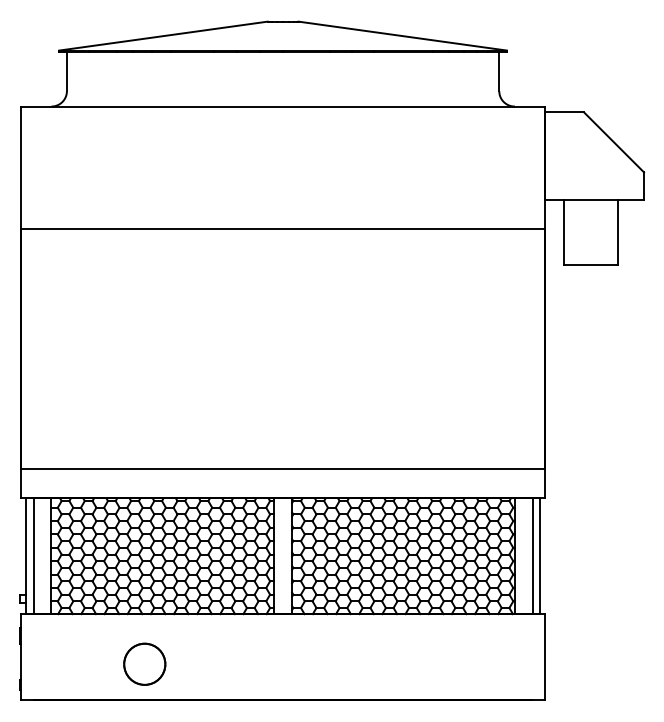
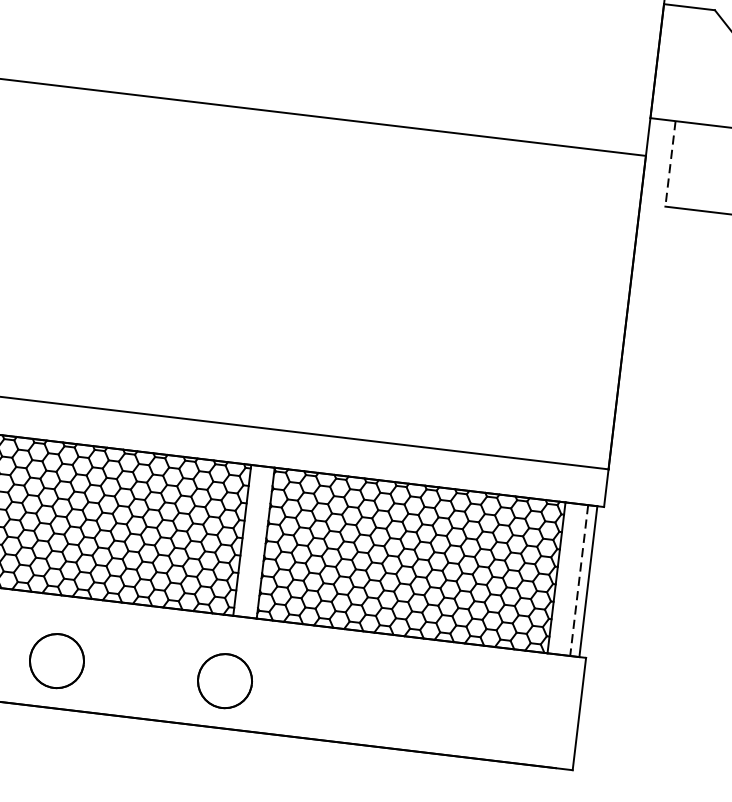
line: (564, 232) -> (670, 163), solid -> dashed
line: (532, 556) -> (578, 580), solid -> dashed
part: (273, 663) -> (224, 680), added

